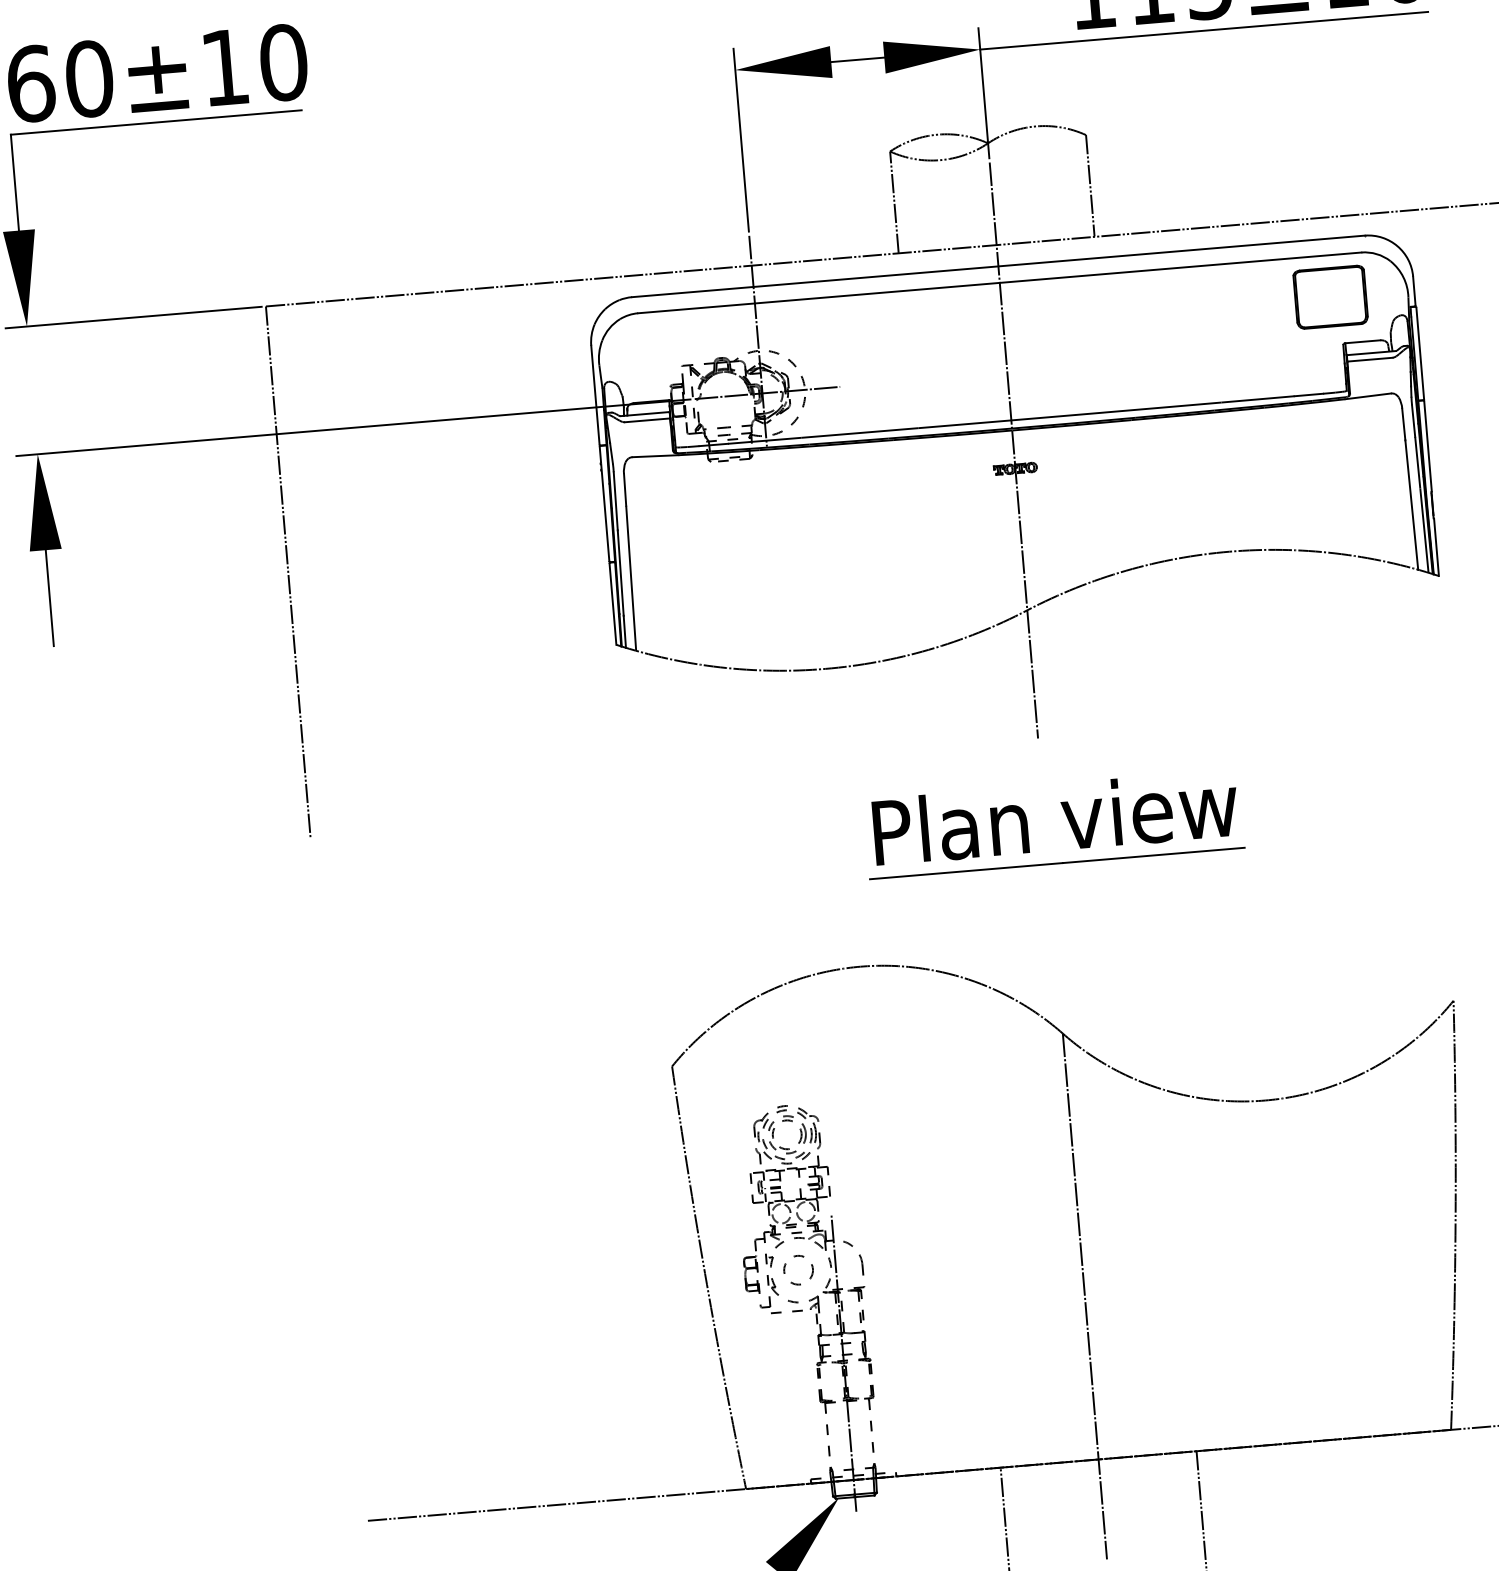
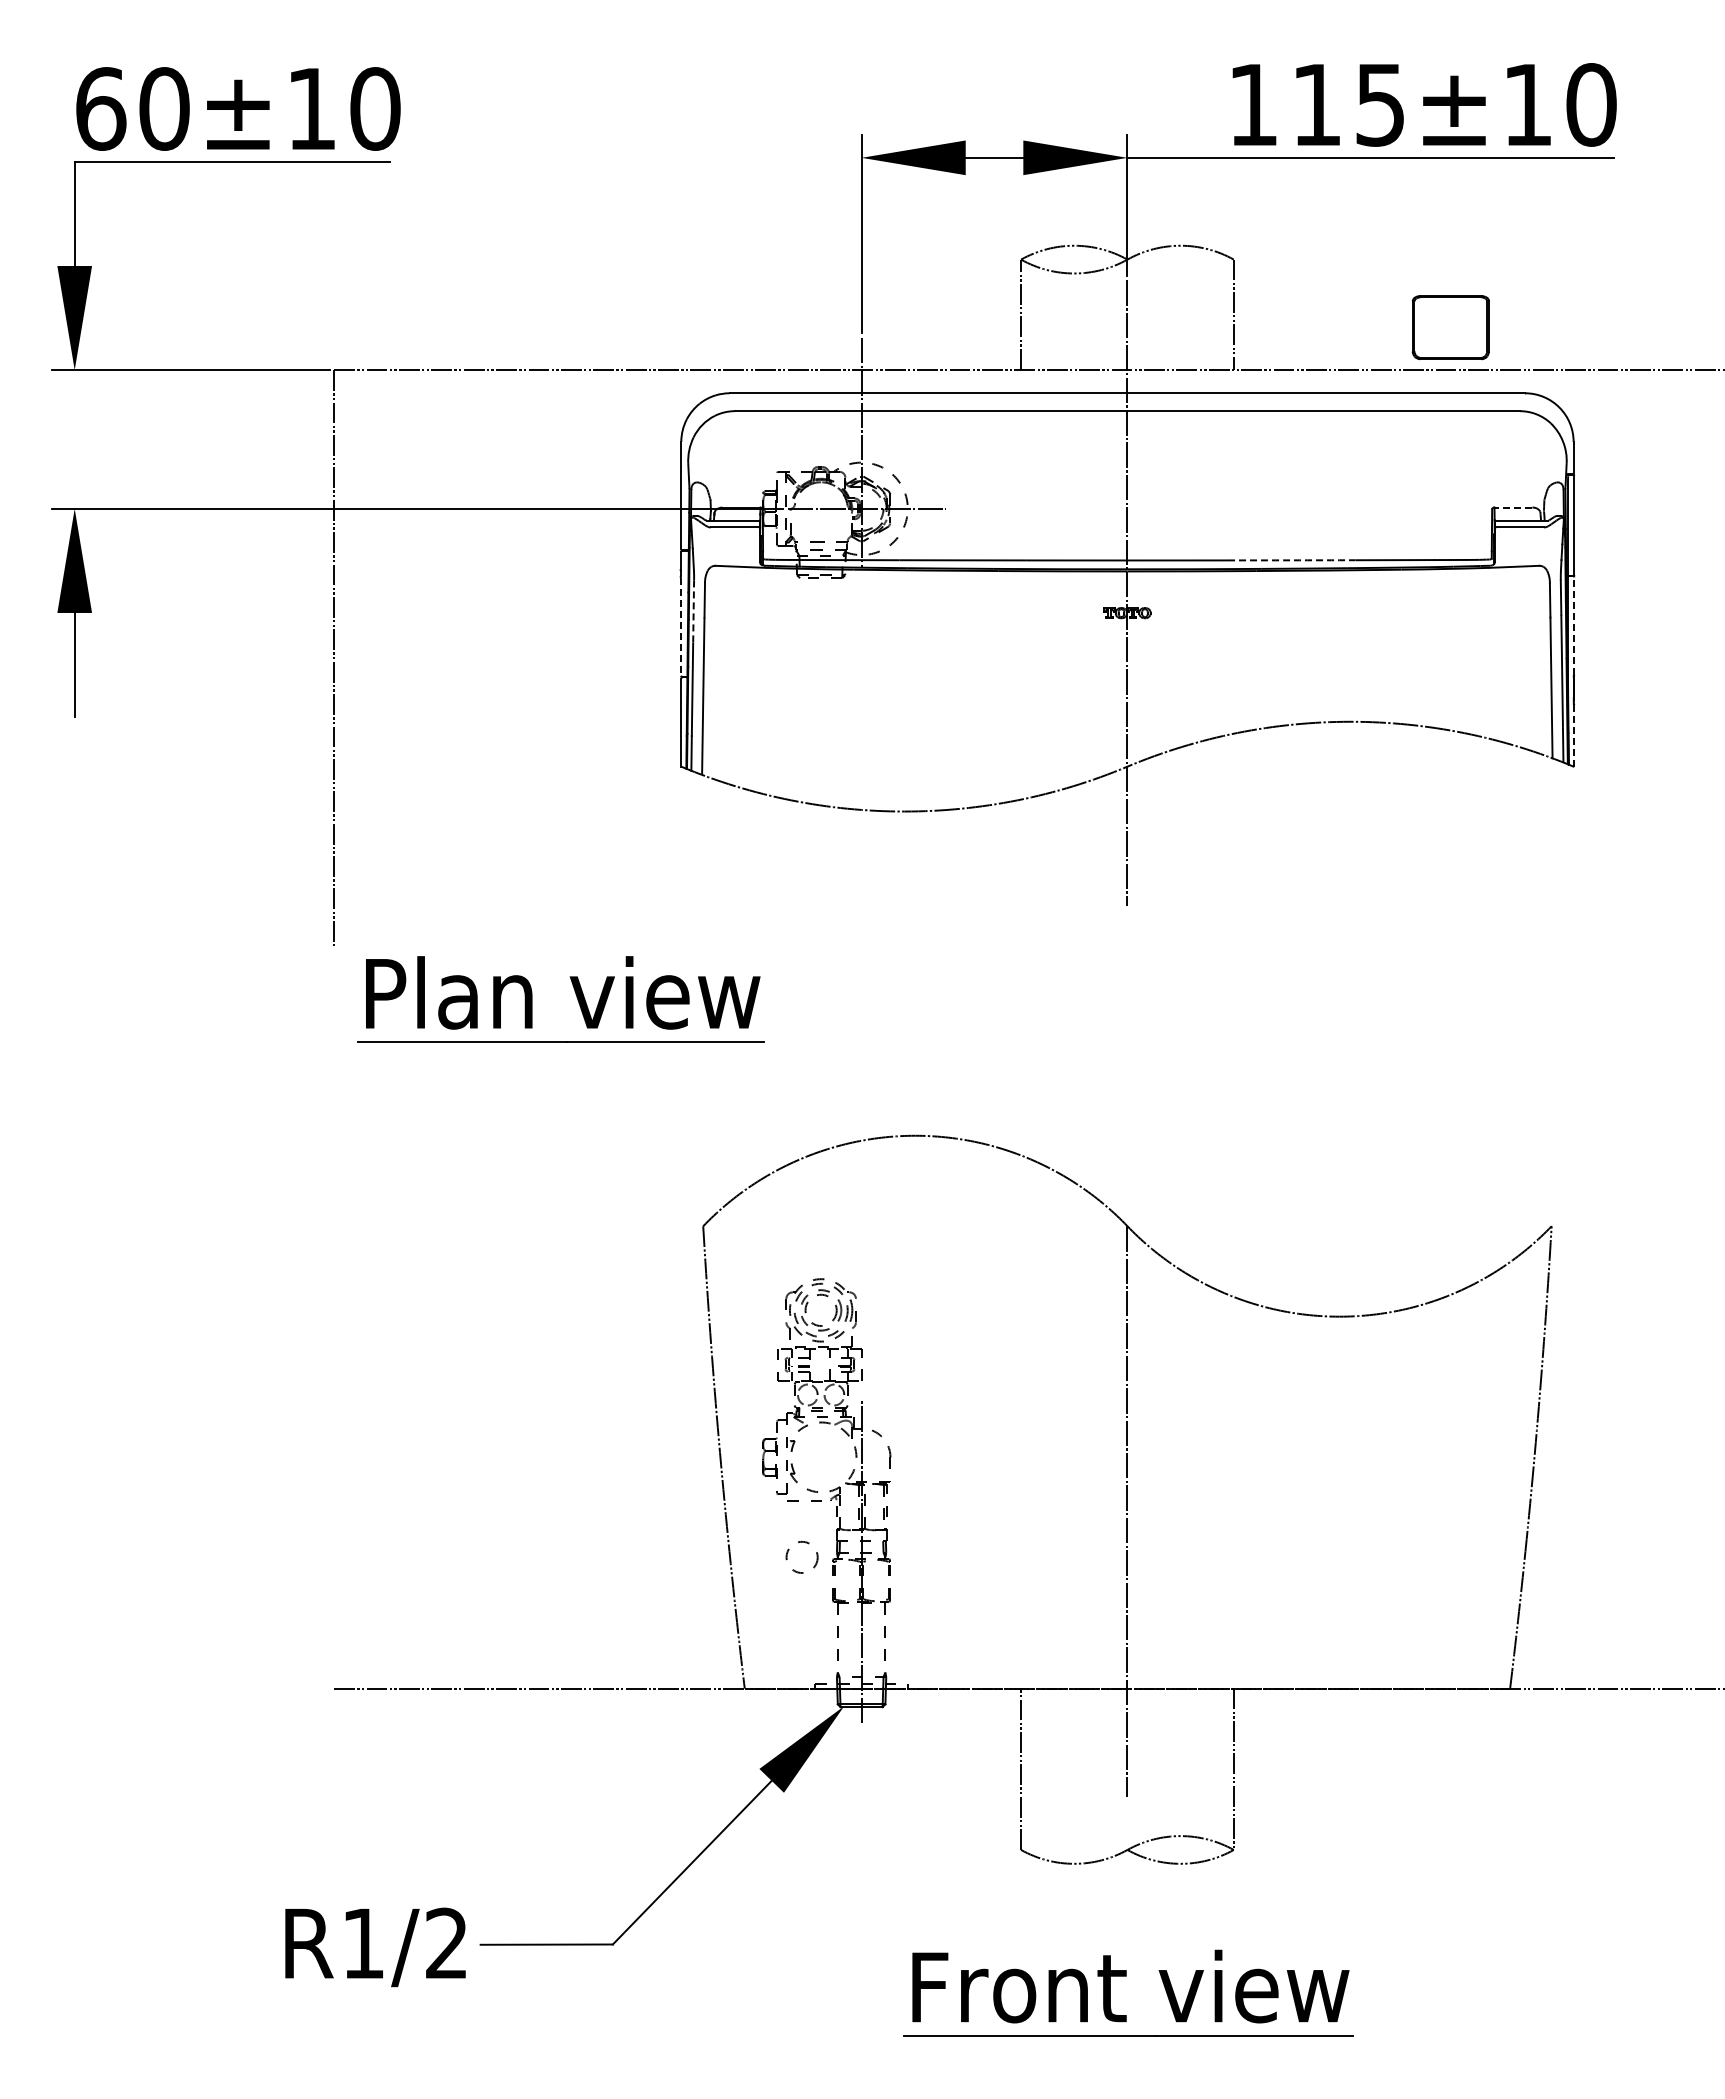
part: (1330, 297) -> (1450, 327), moved
line: (1362, 341) -> (1513, 507), solid -> dashed
arc: (1162, 407) -> (1291, 560), solid -> dashed
line: (1428, 446) -> (1574, 626), solid -> dashed
line: (615, 501) -> (693, 612), solid -> dashed
line: (605, 515) -> (681, 626), solid -> dashed
line: (1436, 547) -> (1574, 736), solid -> dashed
part: (1067, 818) -> (575, 994), moved
circle: (798, 1270) -> (801, 1557), moved

